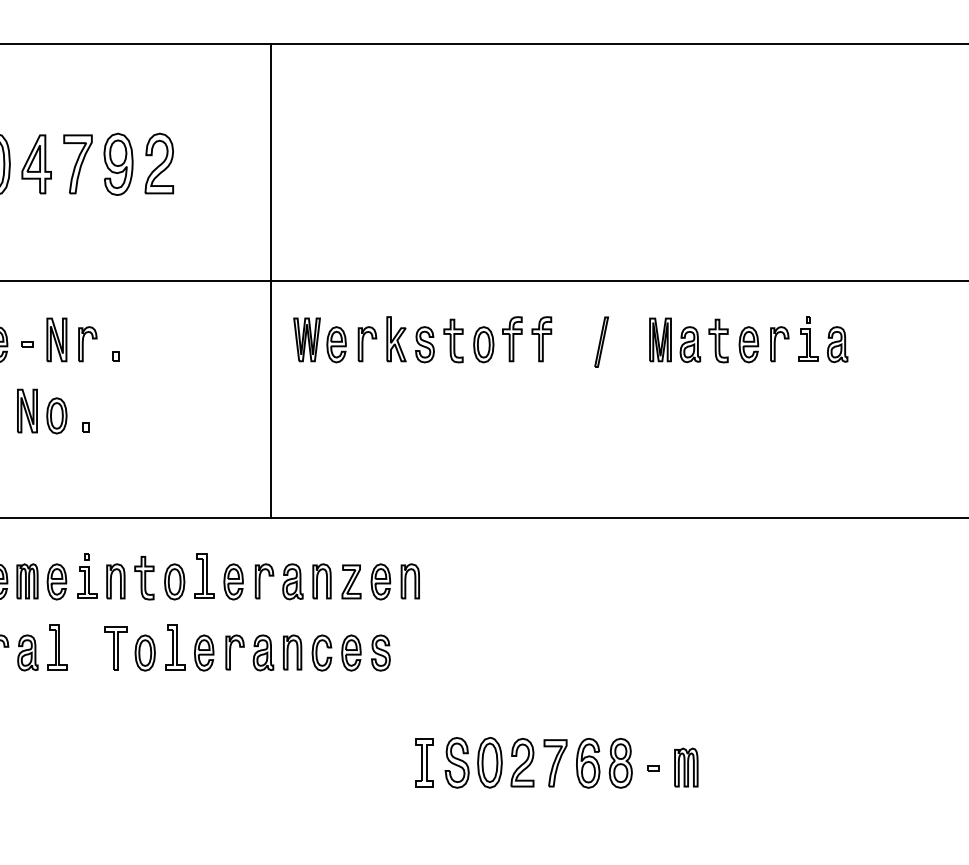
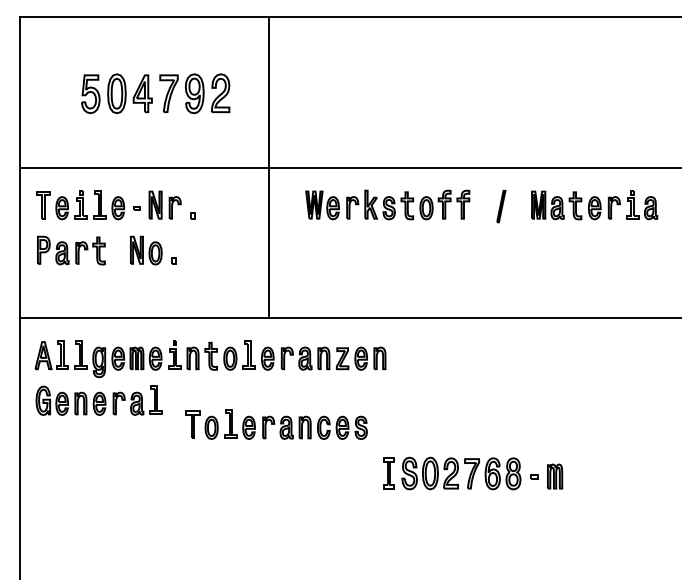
line: (271, 280) -> (269, 167), moved
part: (247, 647) -> (276, 424), moved

